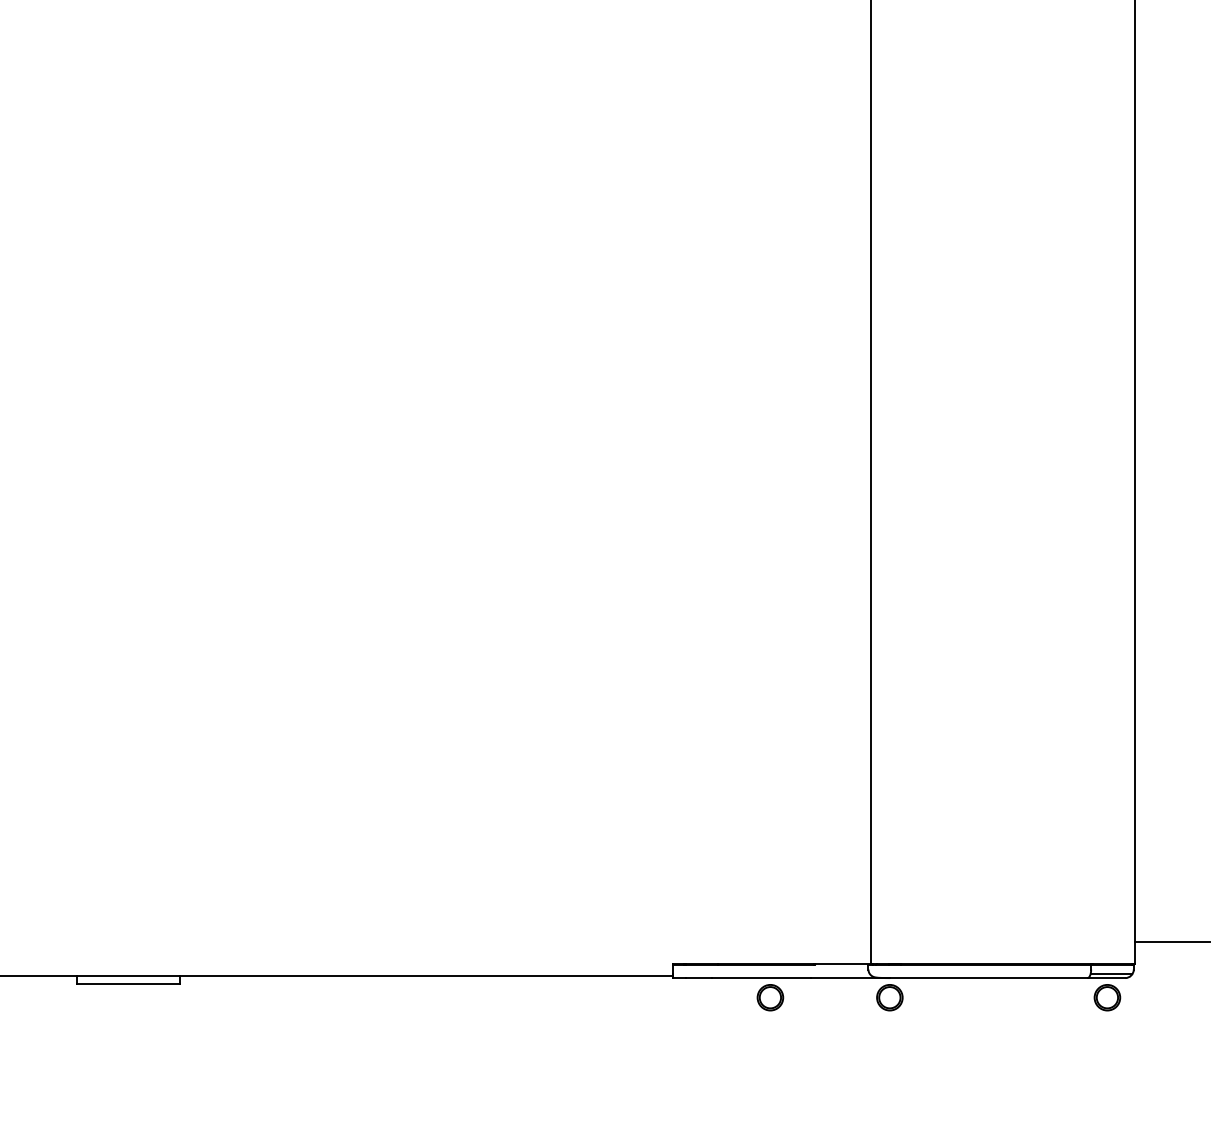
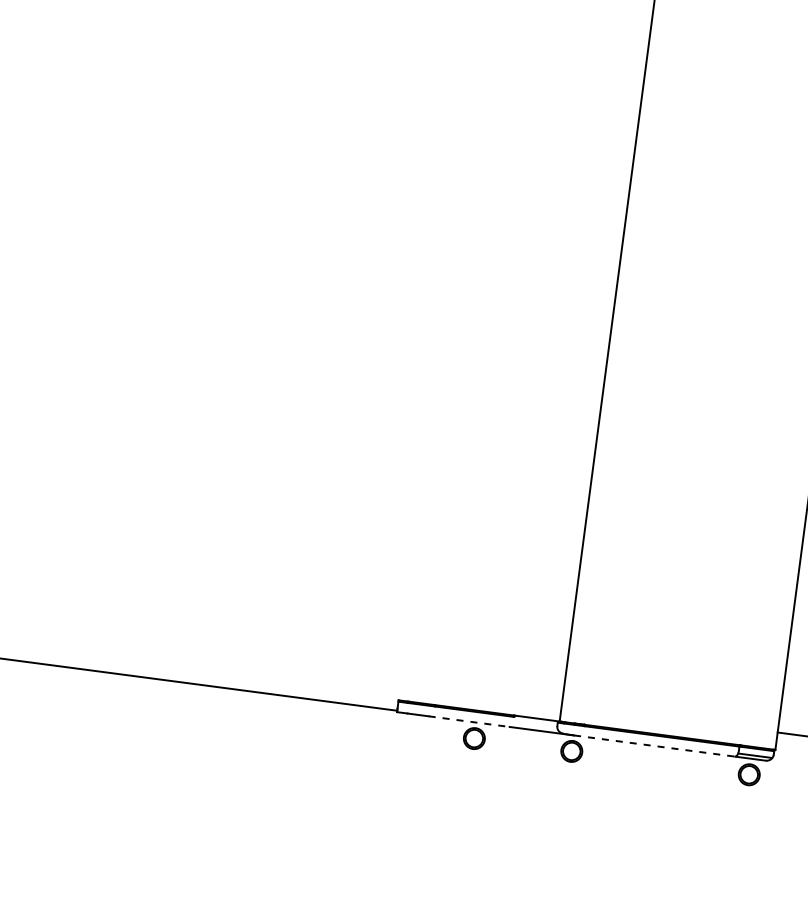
line: (761, 978) -> (469, 721), solid -> dashed
line: (988, 978) -> (654, 746), solid -> dashed

